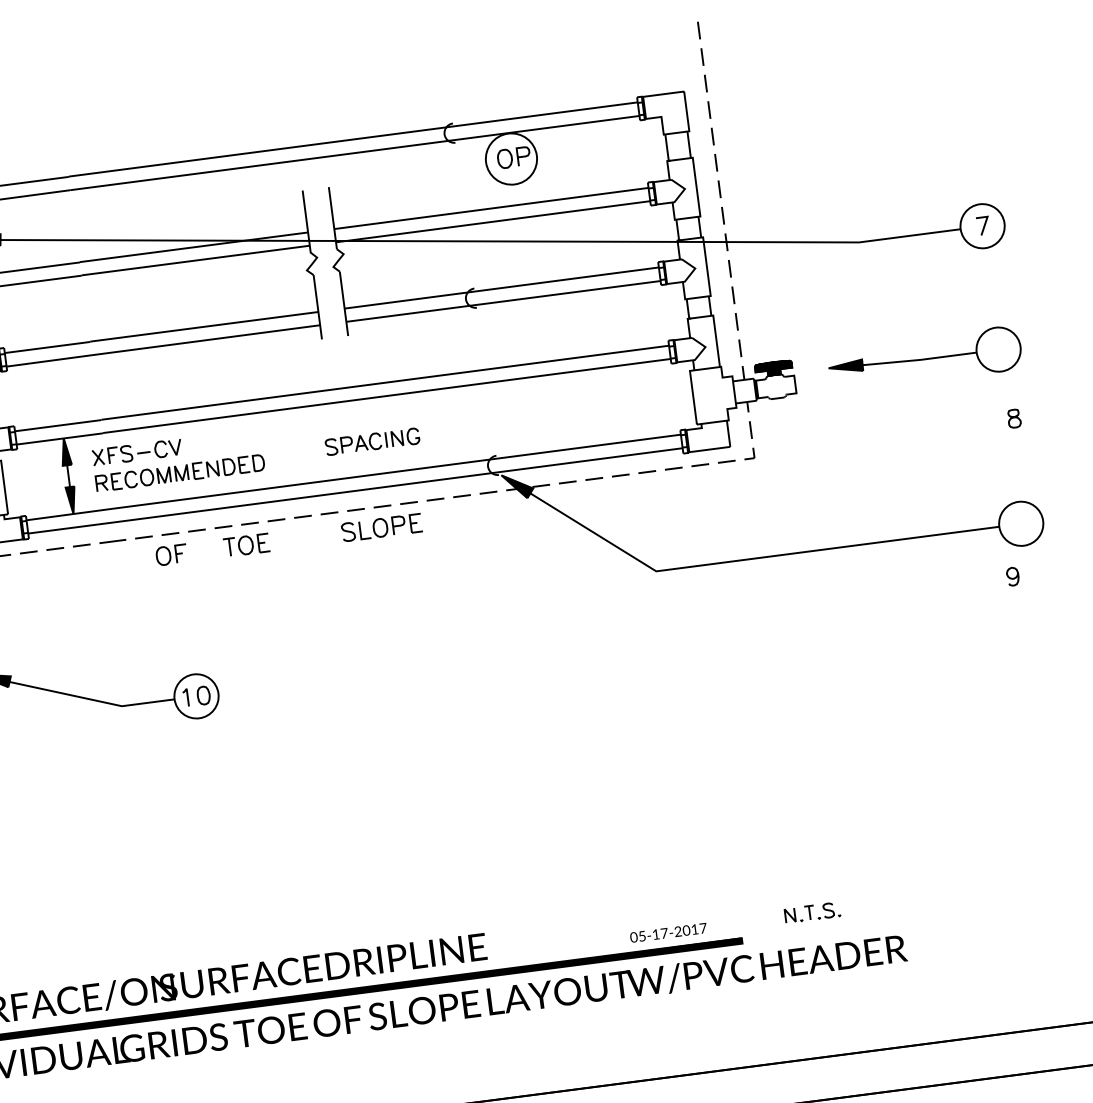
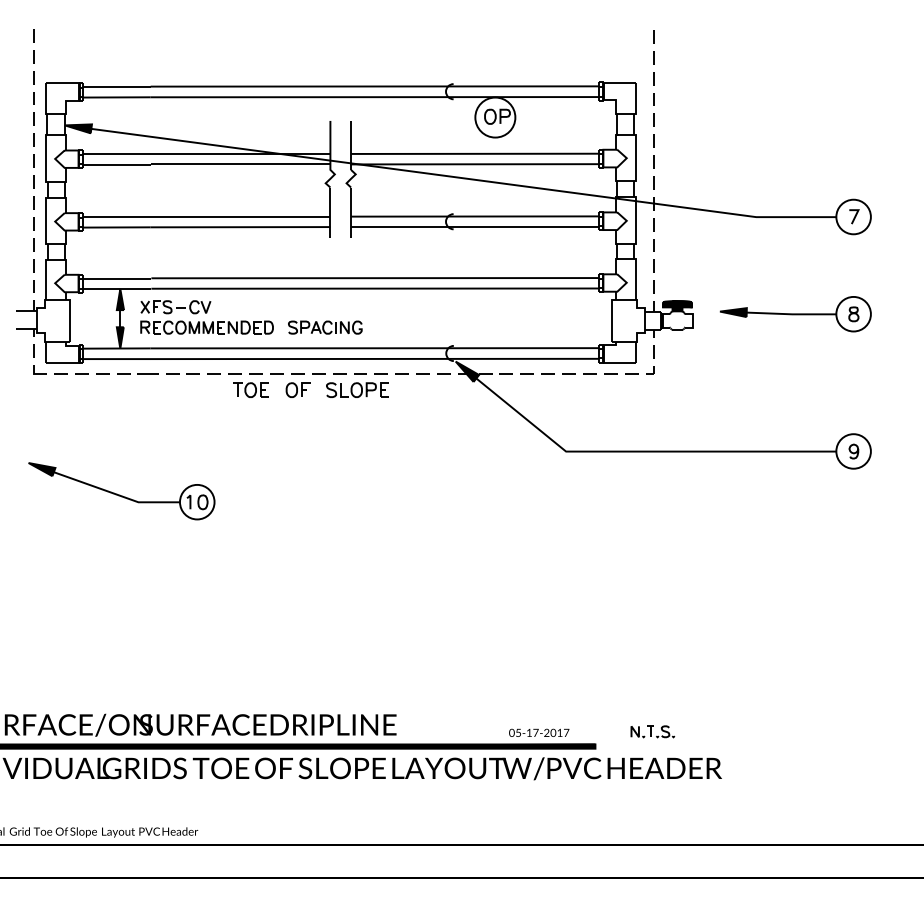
part: (1013, 418) -> (853, 314), moved
part: (372, 441) -> (325, 327), moved
part: (170, 554) -> (297, 389), moved
curve: (1012, 577) -> (853, 452), moved

